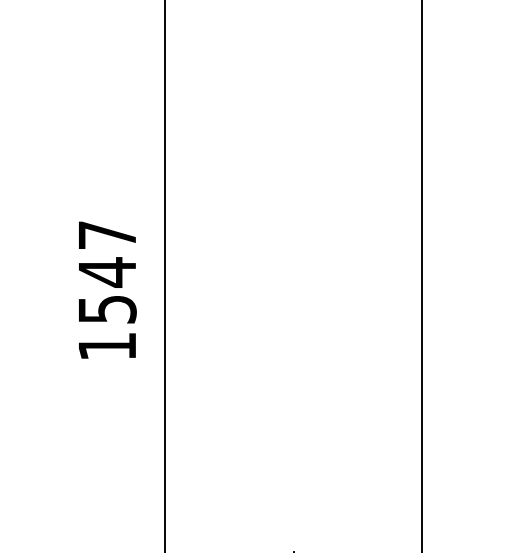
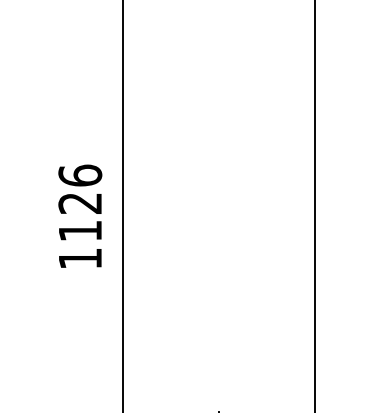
text: (107, 271) -> (80, 202), 1547 -> 1126

